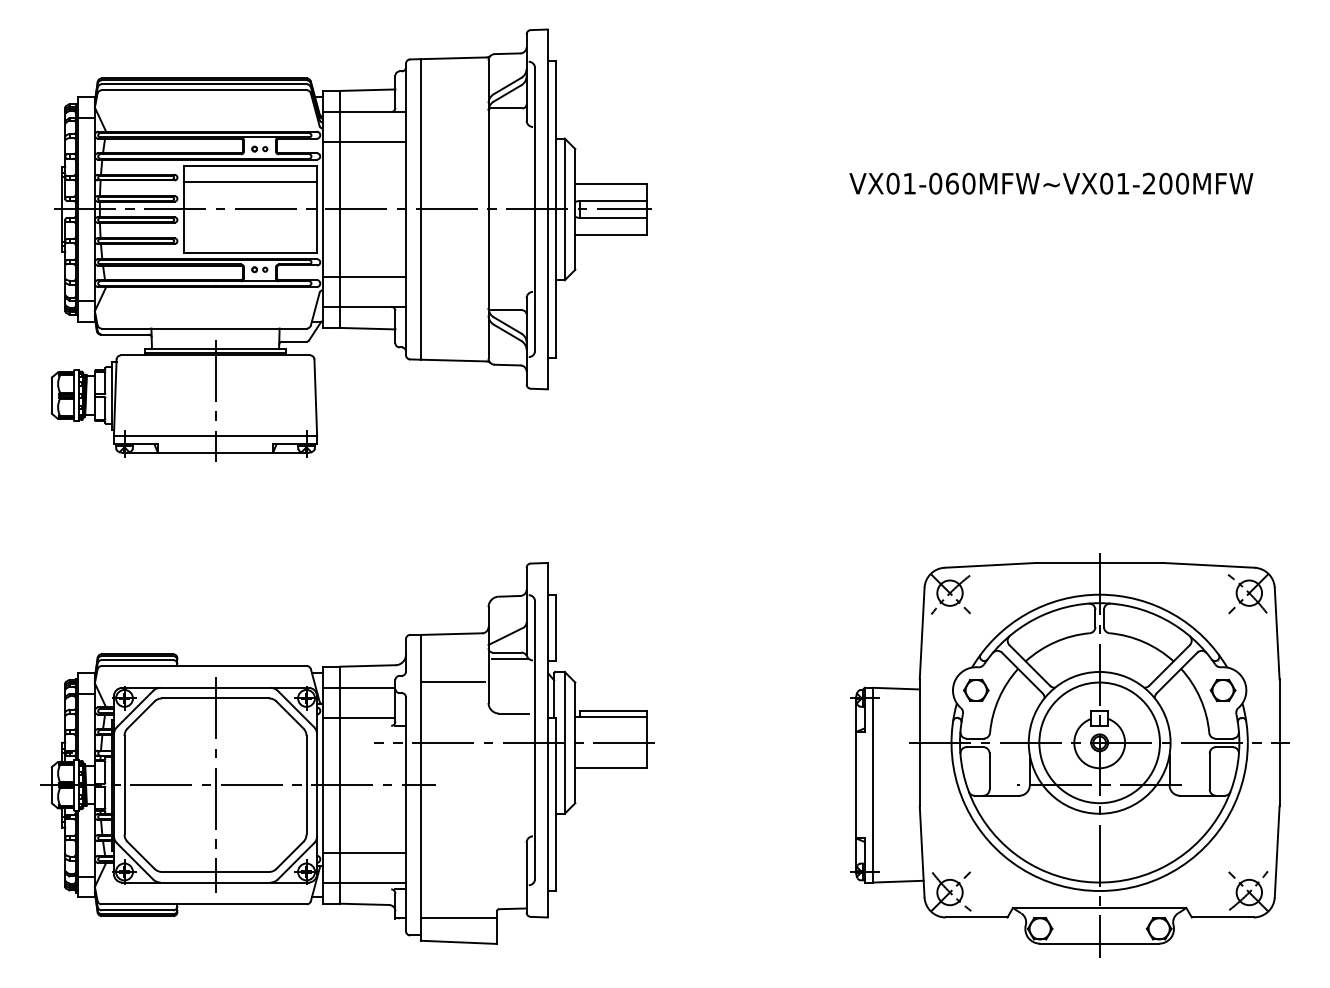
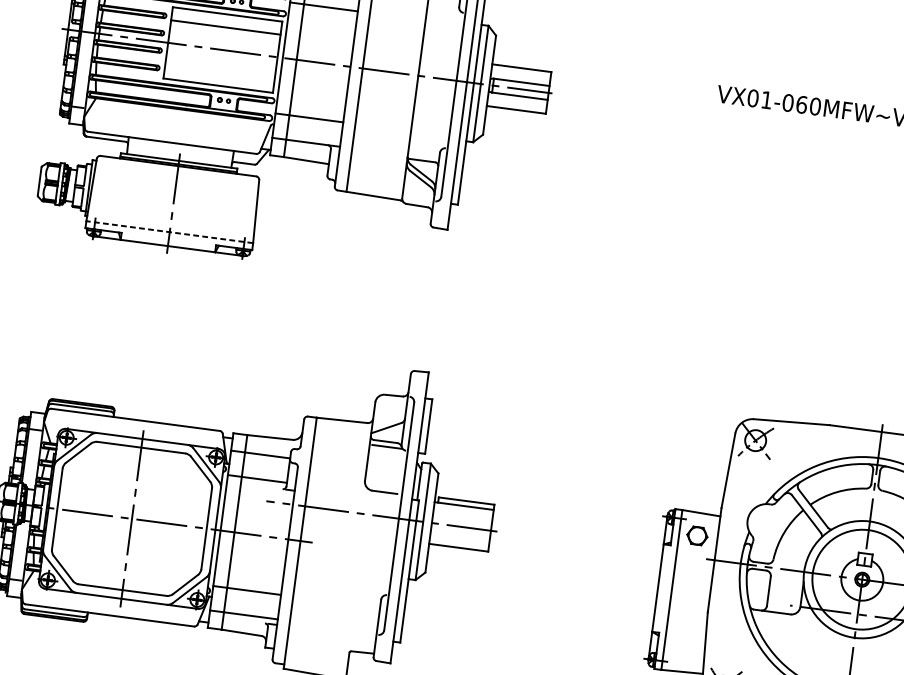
line: (215, 435) -> (169, 231), solid -> dashed
line: (452, 681) -> (337, 459), removed
part: (976, 690) -> (697, 535), moved
line: (458, 918) -> (317, 654), removed

